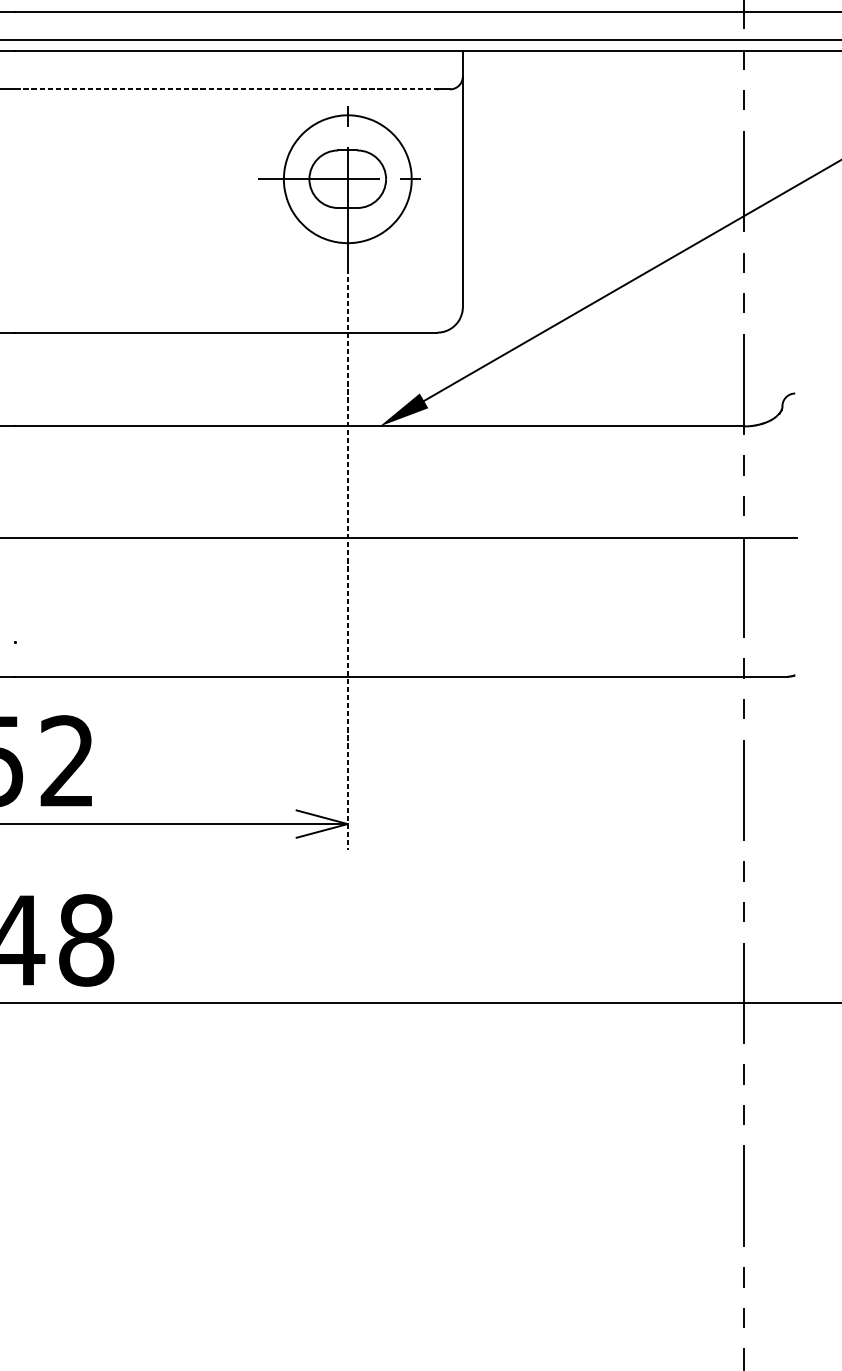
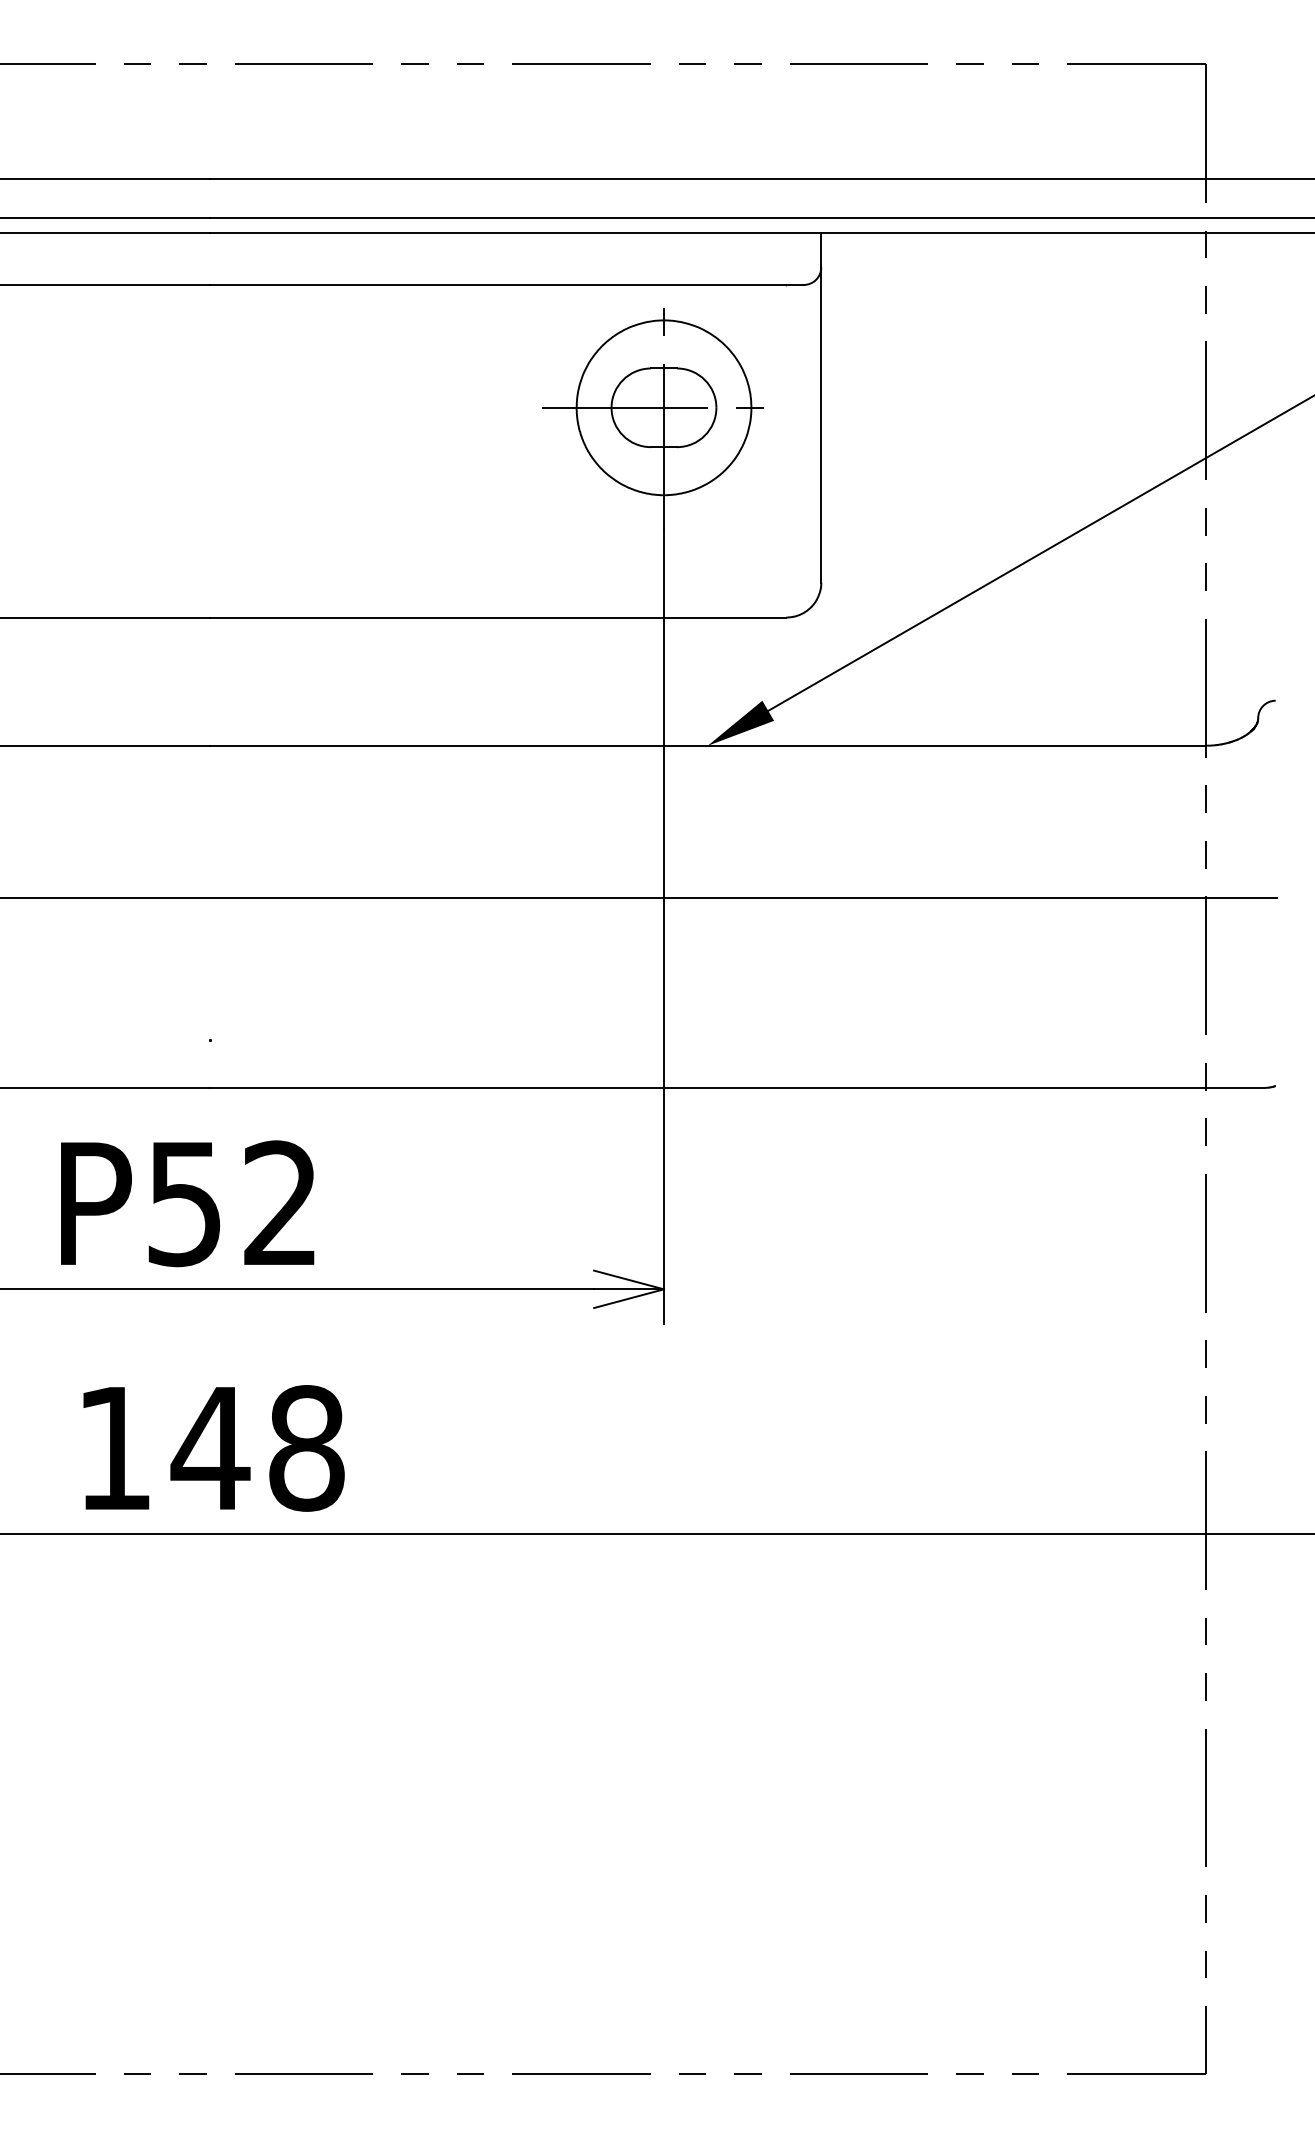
line: (226, 89) -> (498, 284), dashed -> solid
line: (347, 559) -> (663, 927), dashed -> solid

